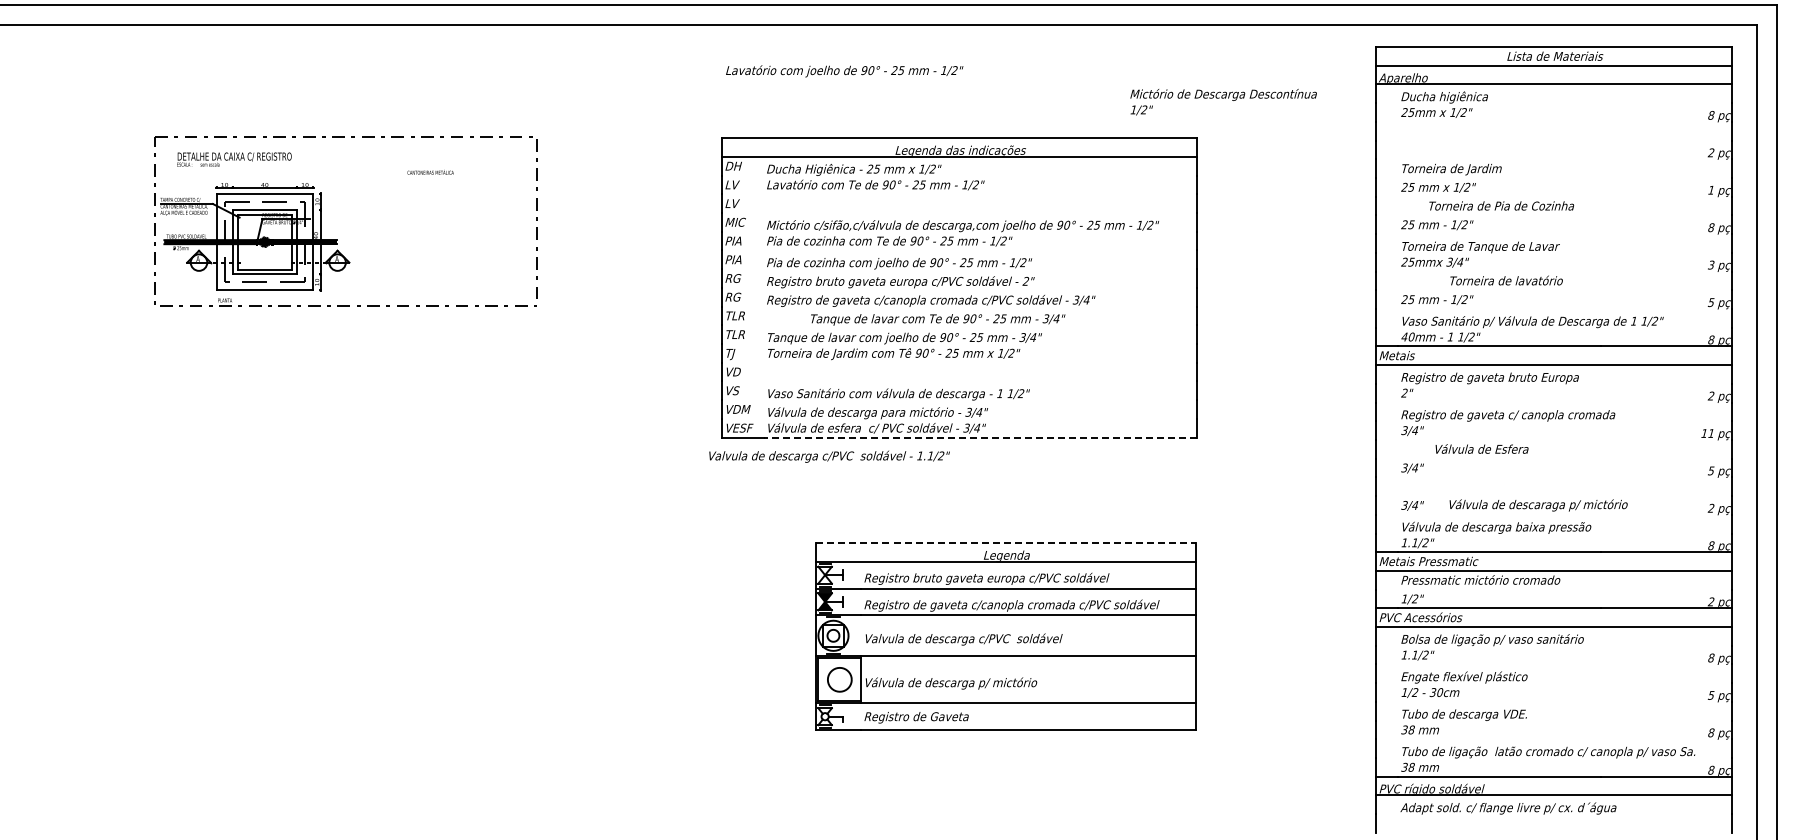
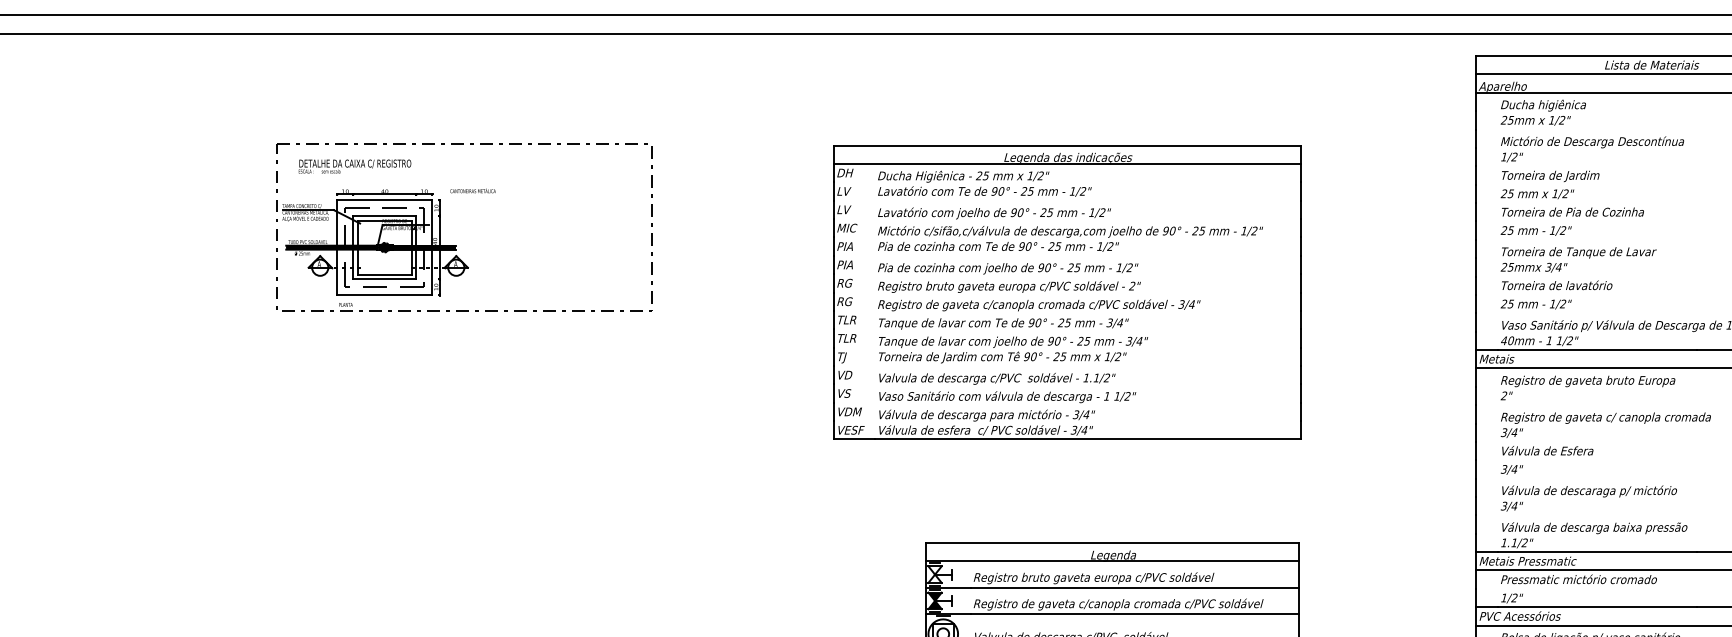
text: (844, 71) -> (994, 213), moved
text: (1223, 102) -> (1592, 149), moved
text: (430, 172) -> (472, 191), moved
text: (1501, 205) -> (1572, 211), moved
text: (1506, 280) -> (1557, 285), moved
text: (938, 319) -> (1004, 323), moved
line: (980, 437) -> (1087, 439), dashed -> solid
text: (1481, 448) -> (1547, 450), moved
text: (829, 456) -> (997, 378), moved
text: (1538, 505) -> (1589, 491), moved
line: (1006, 543) -> (1113, 543), dashed -> solid

